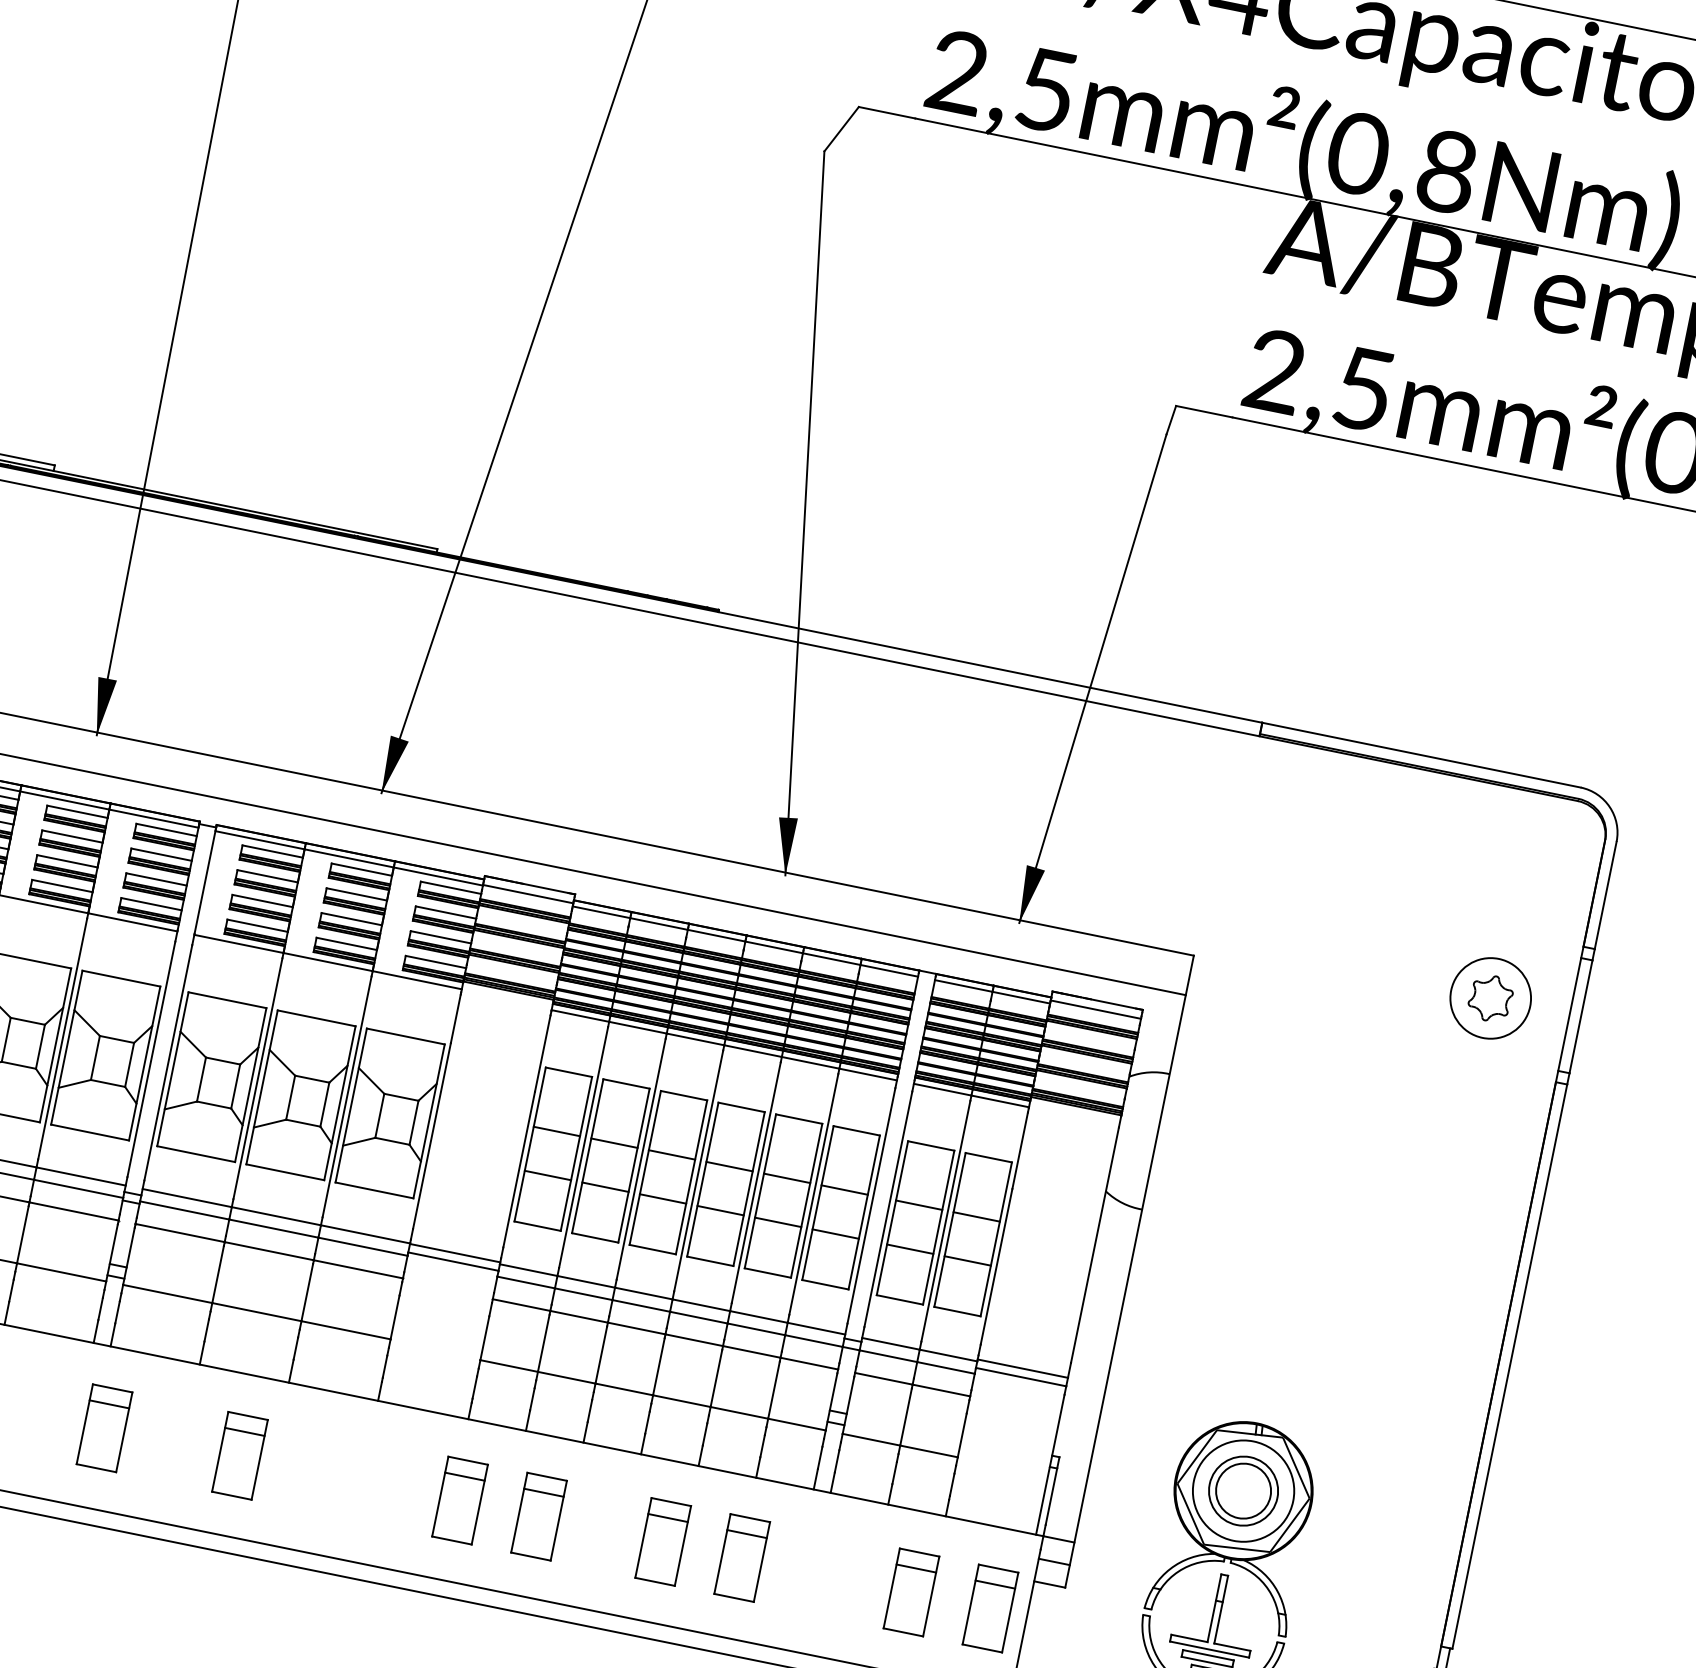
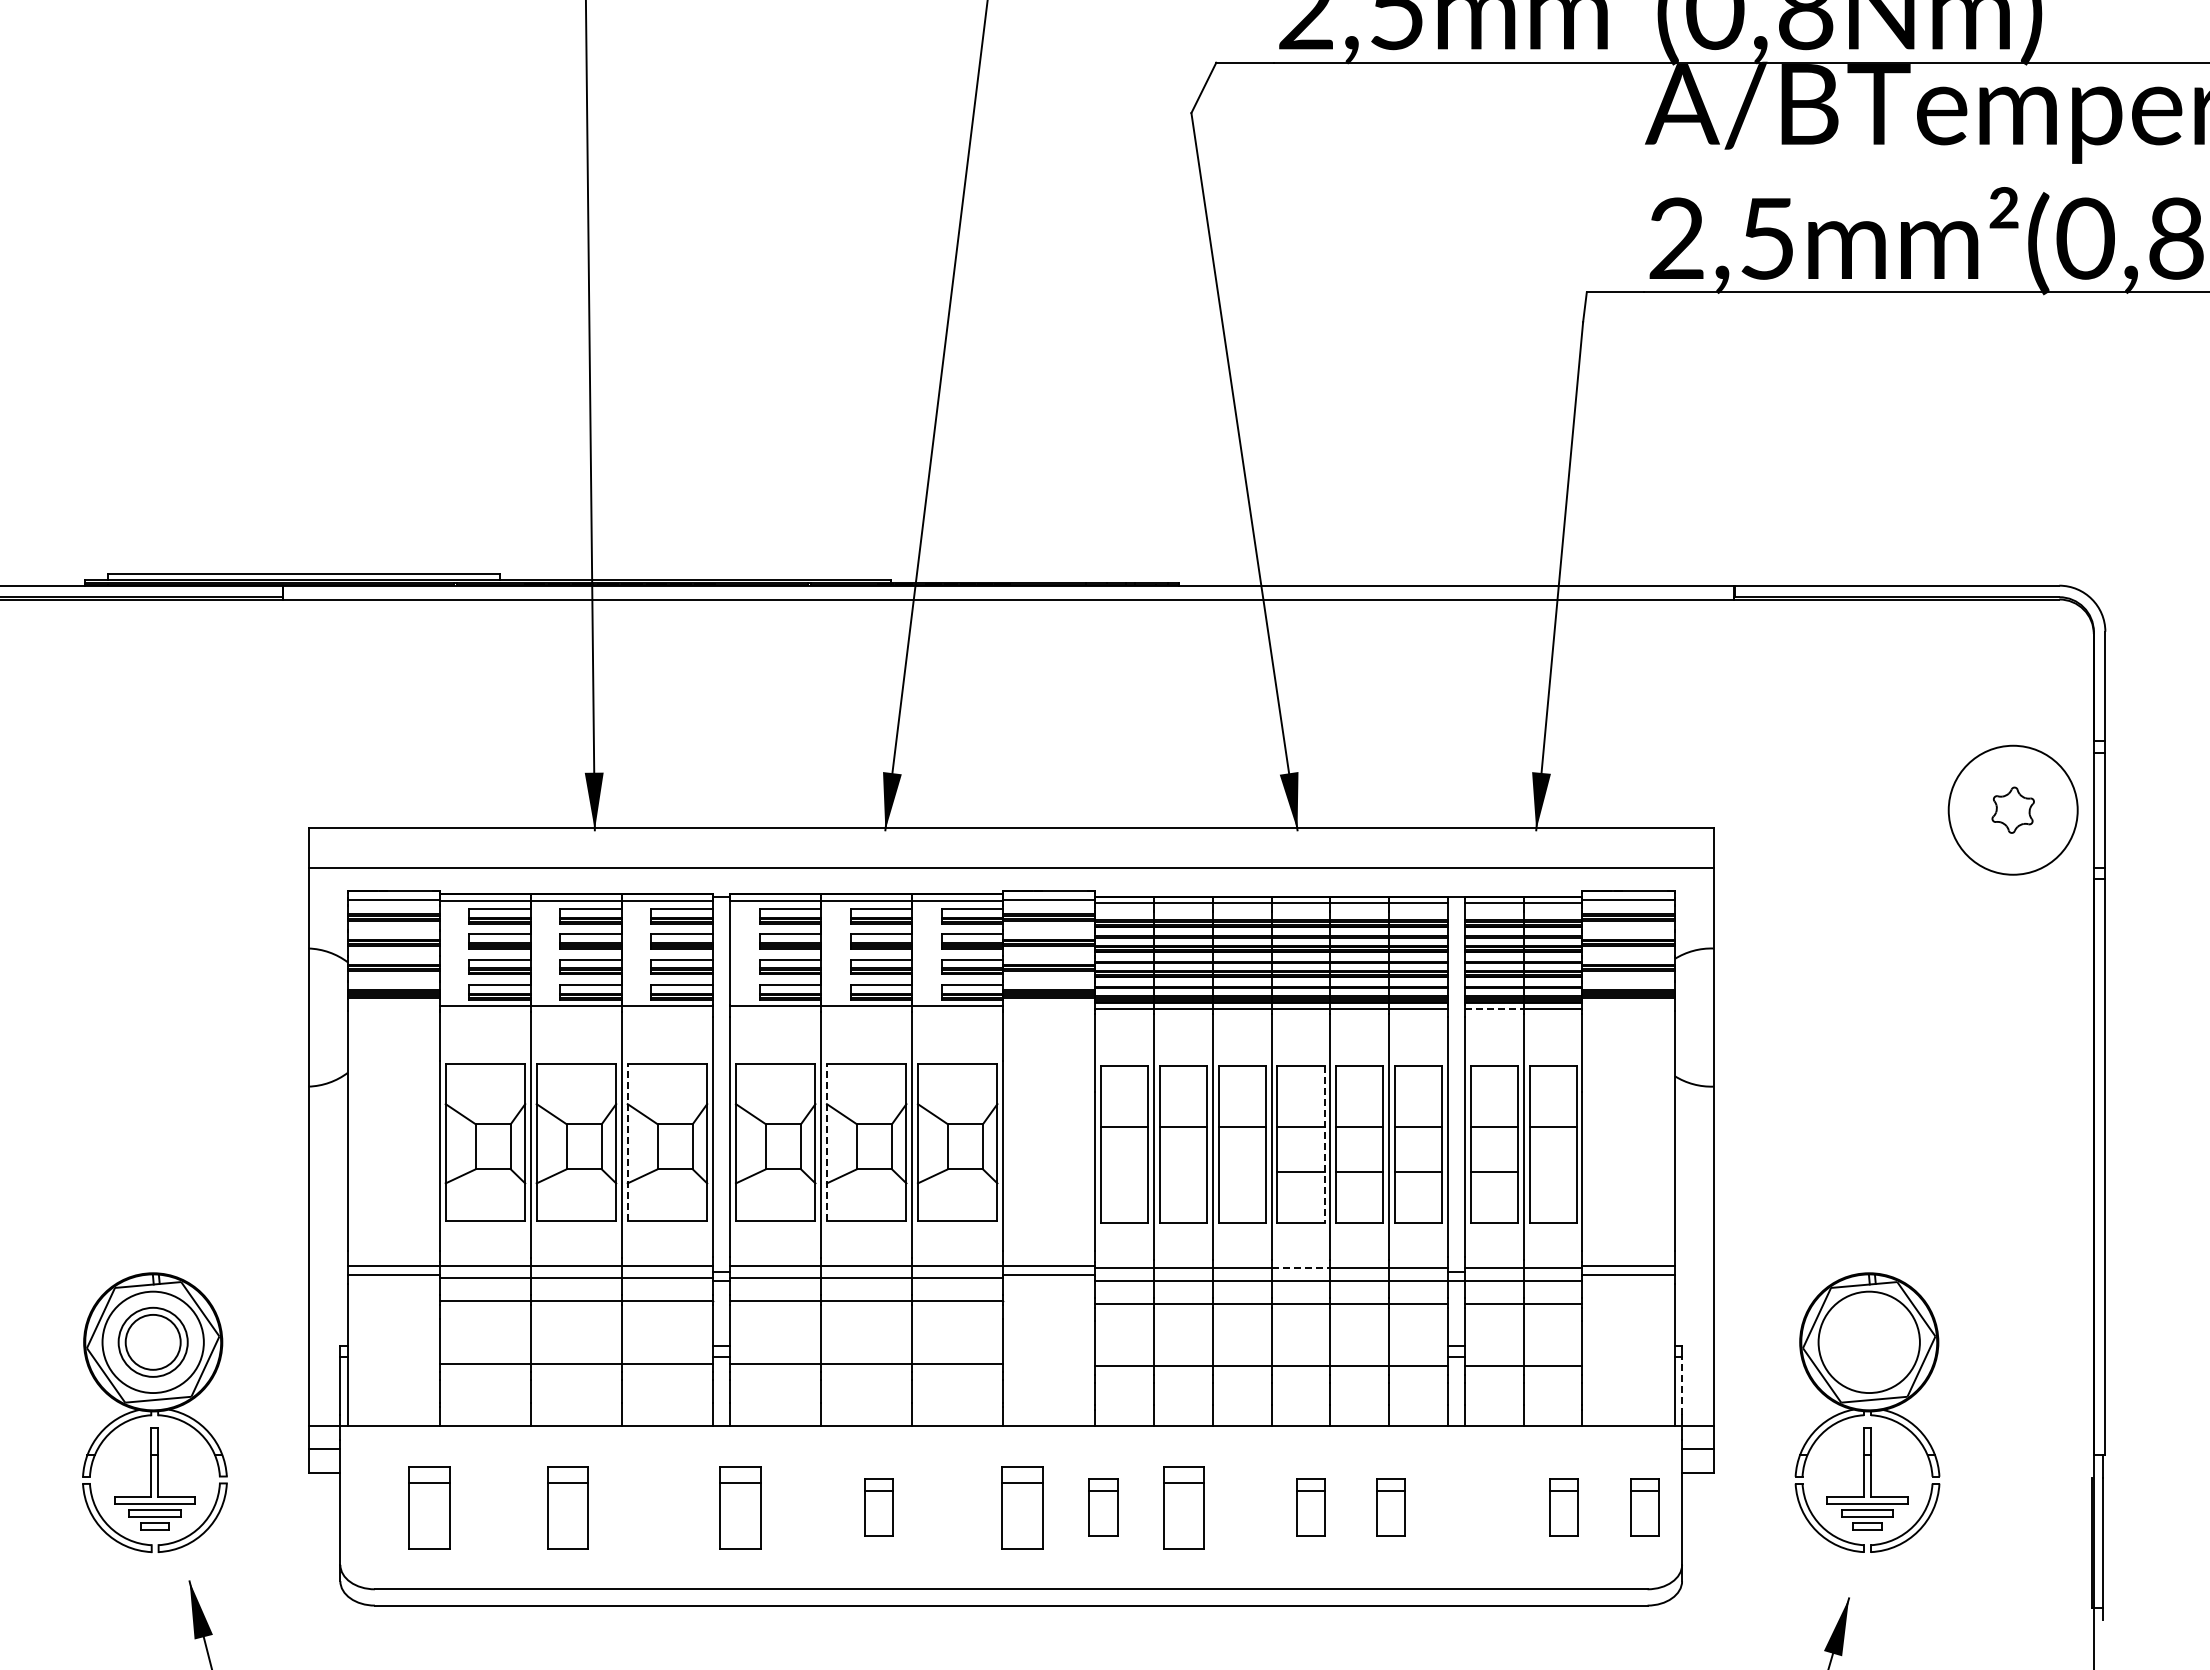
circle: (1490, 997) -> (2012, 809), size x1.6
line: (66, 1047) -> (627, 1142), solid -> dashed
line: (261, 1087) -> (826, 1142), solid -> dashed
line: (942, 1089) -> (1494, 1008), solid -> dashed
line: (547, 1175) -> (1124, 1171), removed
line: (605, 1186) -> (1183, 1171), removed
line: (749, 1188) -> (1324, 1144), solid -> dashed
line: (662, 1198) -> (1241, 1171), removed
line: (967, 1260) -> (1552, 1171), removed
line: (701, 1305) -> (1301, 1268), solid -> dashed
part: (239, 1455) -> (878, 1507), size x0.7
part: (380, 1484) -> (1022, 1507), added
part: (1242, 1490) -> (1868, 1341), removed
line: (1051, 1497) -> (1682, 1386), solid -> dashed
part: (460, 1500) -> (1103, 1507), size x0.7
part: (663, 1541) -> (1310, 1507), size x0.7
part: (741, 1557) -> (1390, 1507), size x0.7
part: (911, 1592) -> (1563, 1507), size x0.7
part: (990, 1608) -> (1644, 1507), size x0.7

